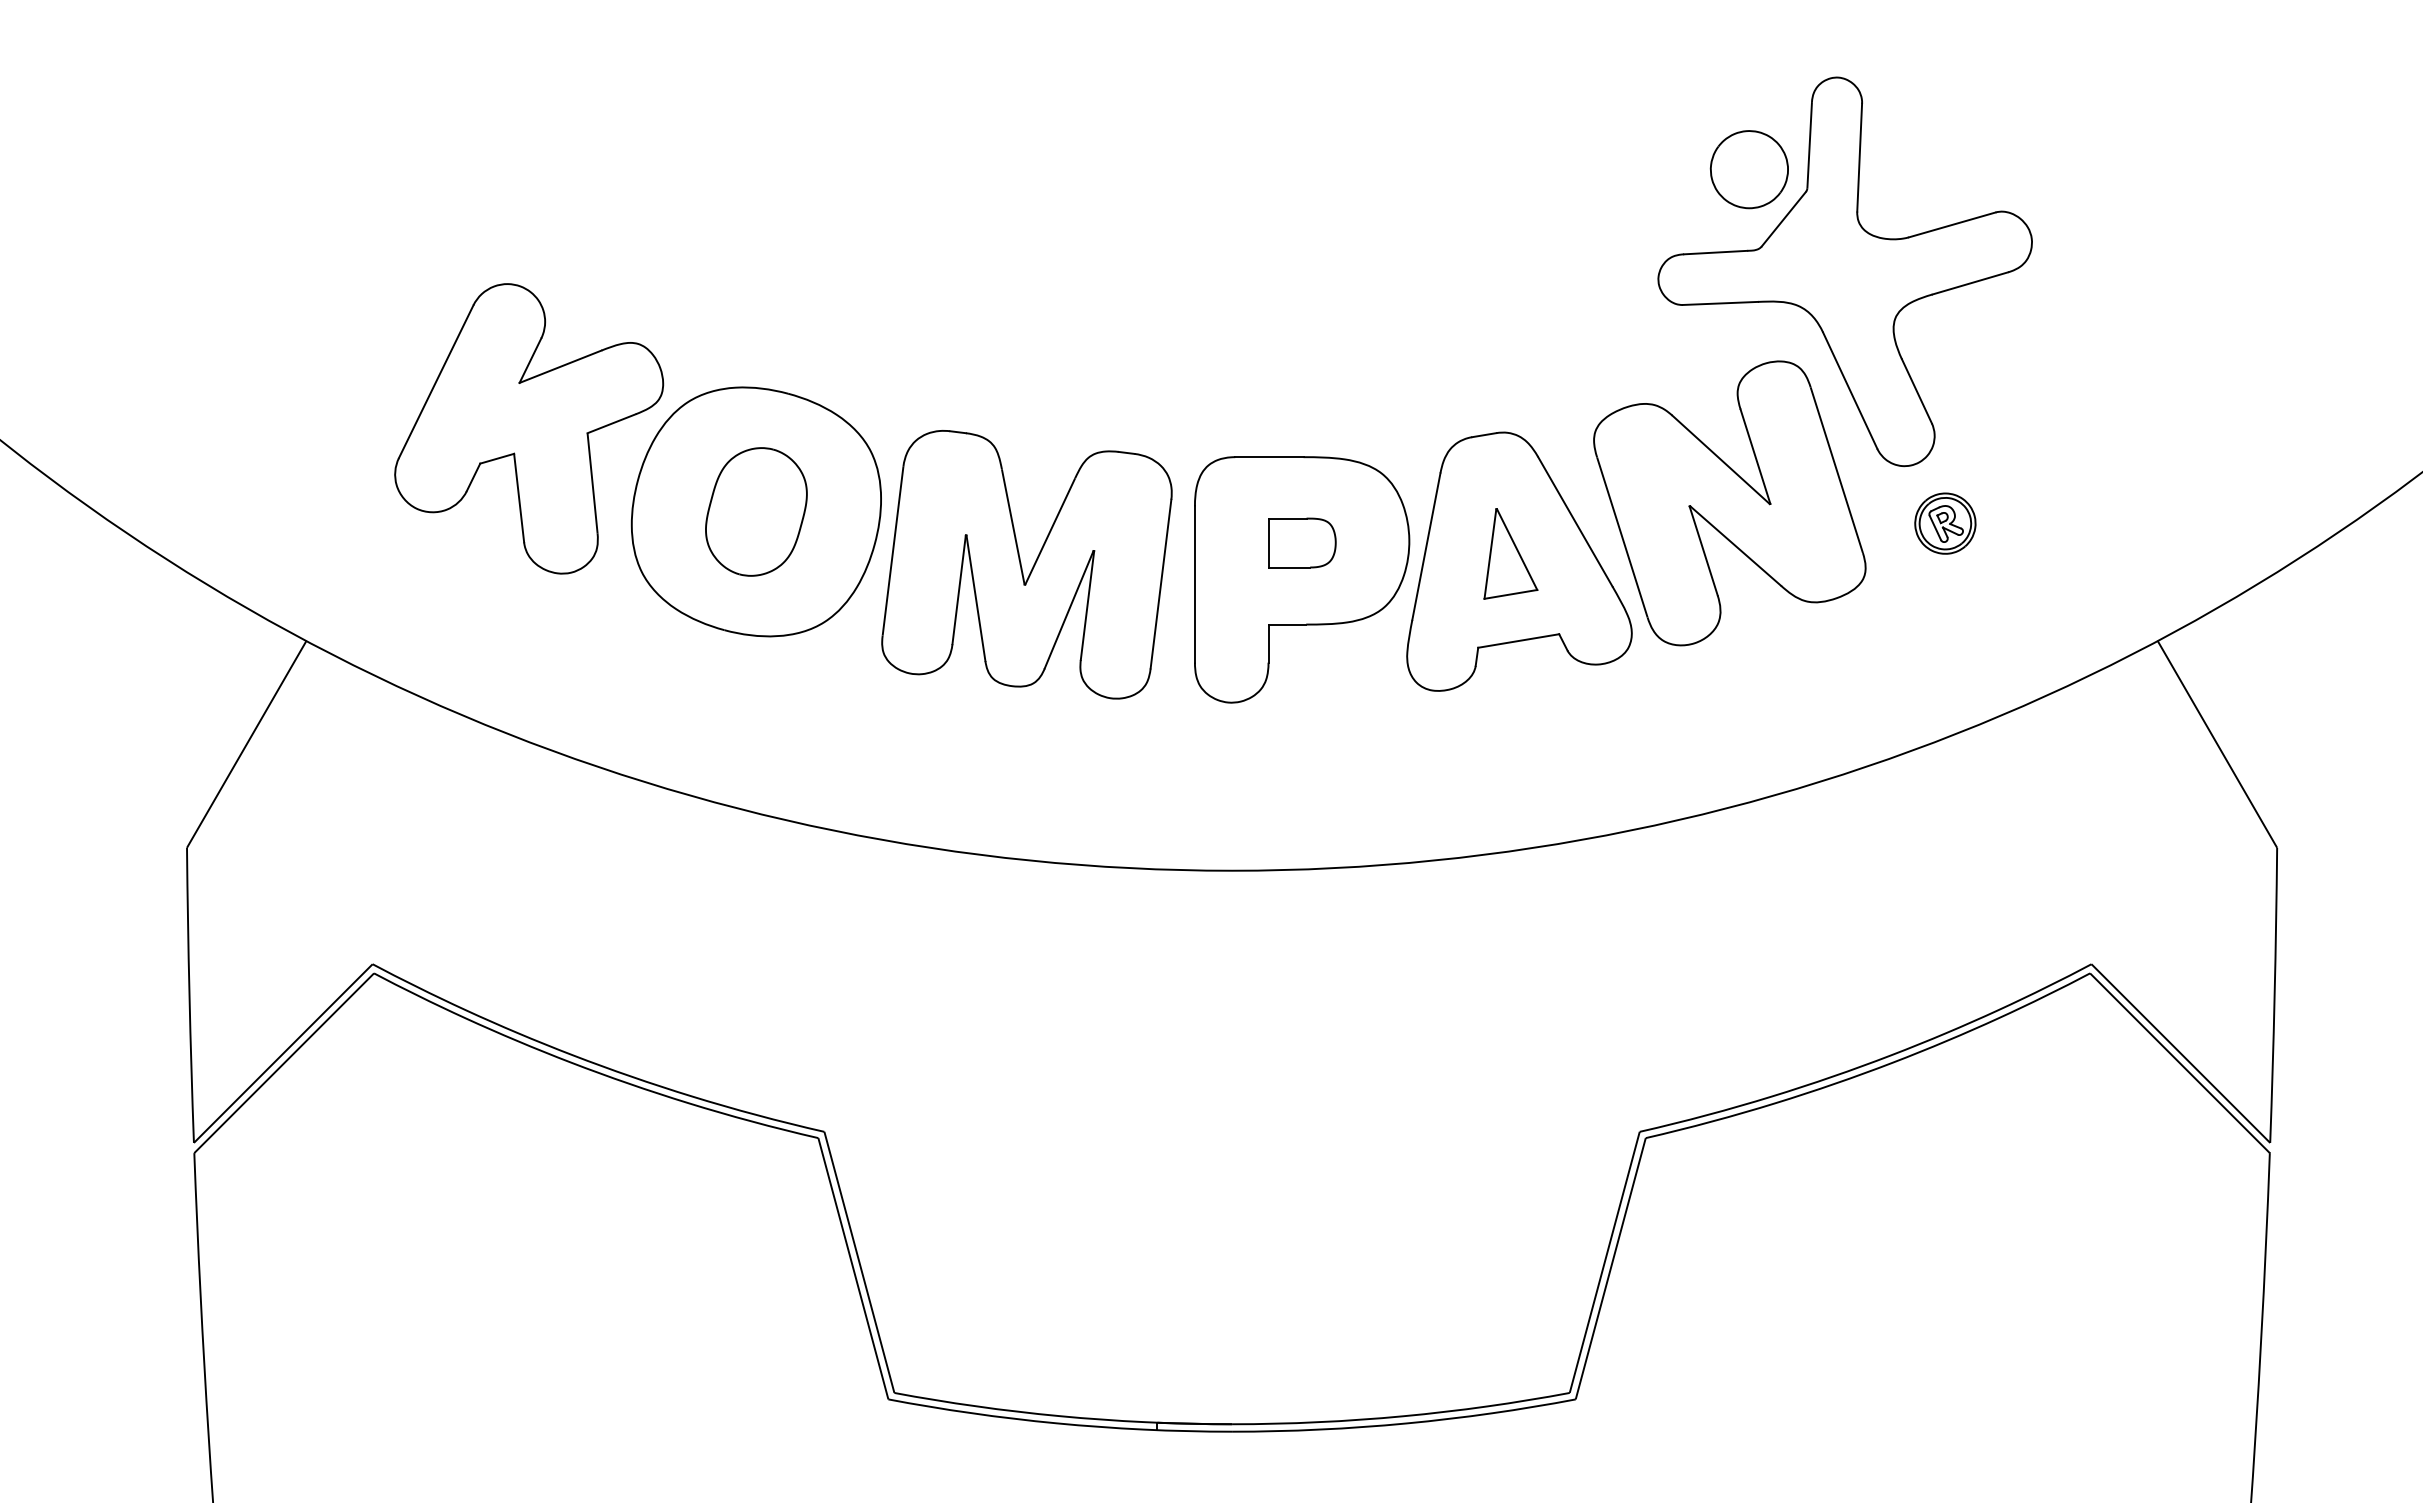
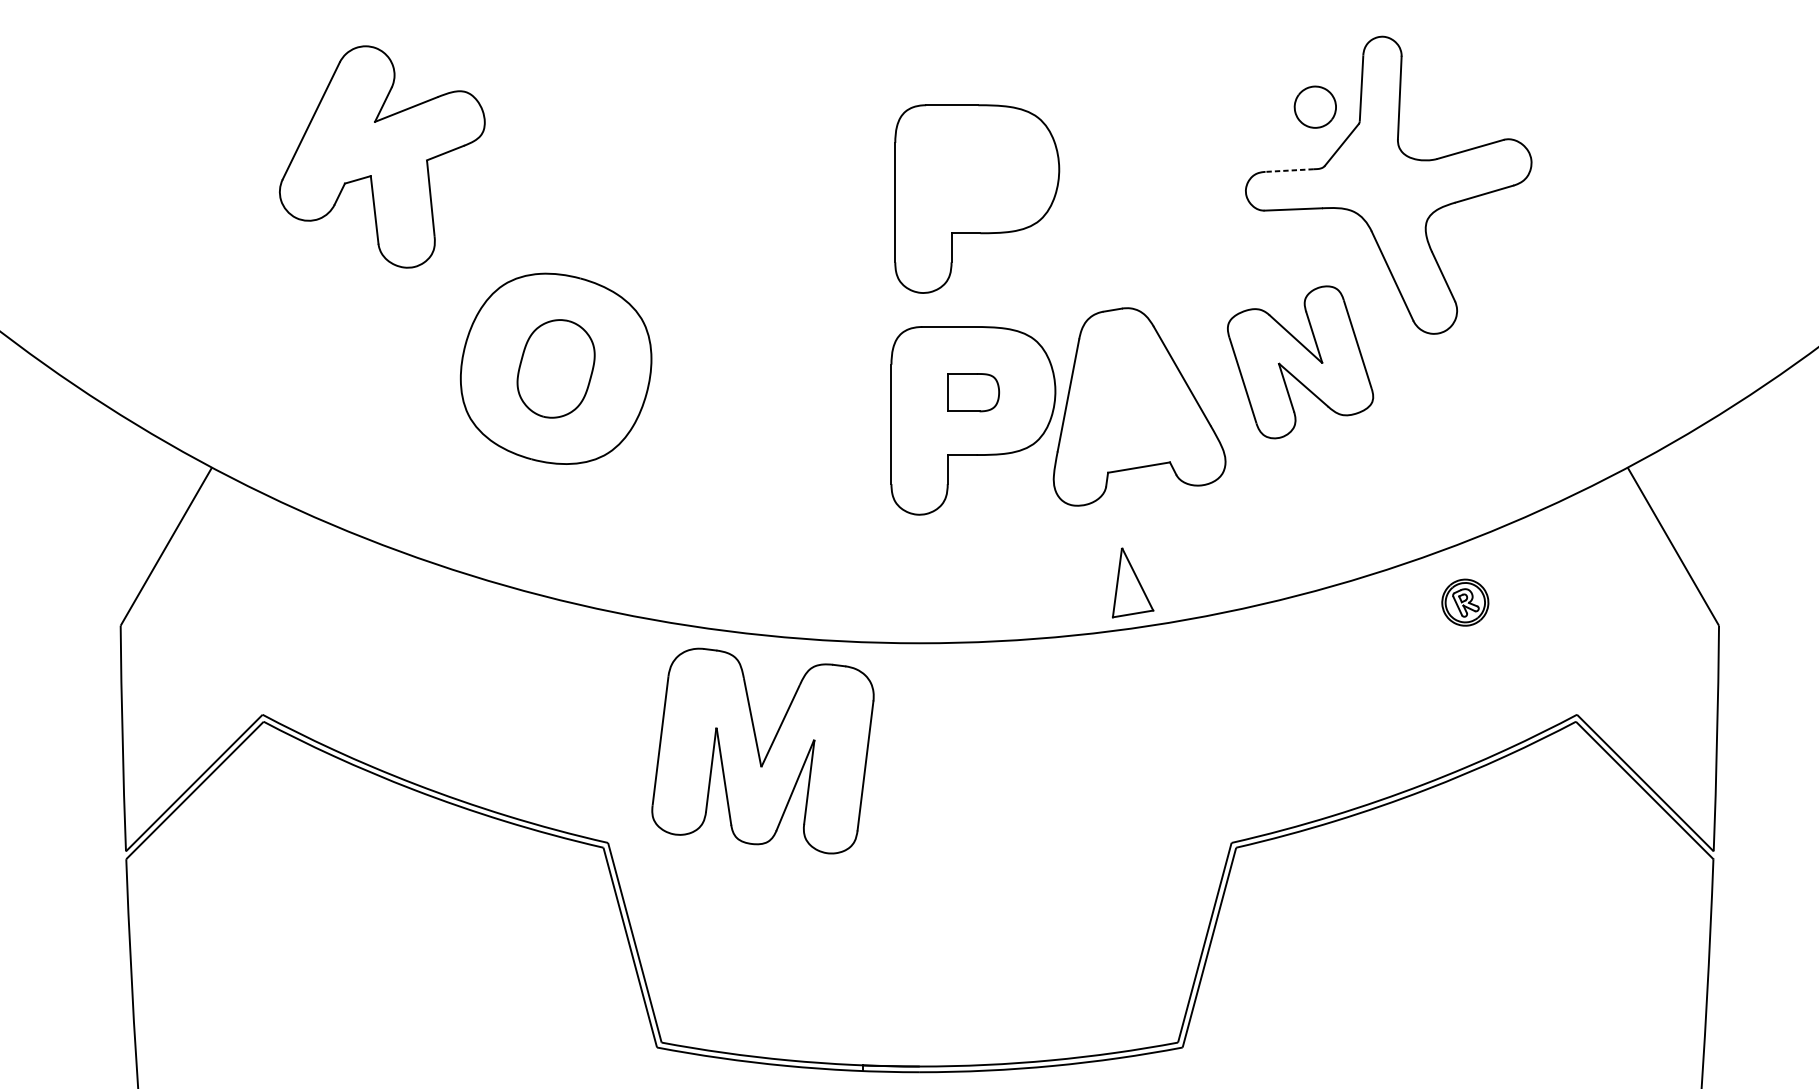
part: (1748, 169) -> (1314, 107), size x0.7
line: (1715, 252) -> (1289, 170), solid -> dashed
part: (1307, 289) -> (977, 198), added
part: (529, 428) -> (382, 156), moved
part: (1729, 503) -> (1300, 362), size x0.7
part: (1945, 523) -> (1465, 602), moved
part: (1510, 553) -> (1132, 582), moved
part: (1026, 564) -> (762, 750), moved

